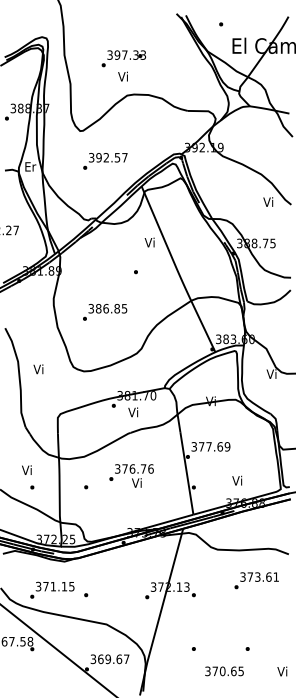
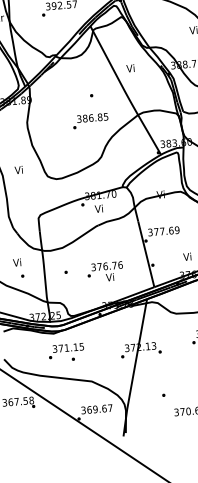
text: (149, 242) -> (130, 68), moved
text: (105, 312) -> (90, 121), moved
text: (38, 369) -> (18, 170), moved
text: (131, 475) -> (105, 271), moved
text: (52, 589) -> (66, 350), moved

